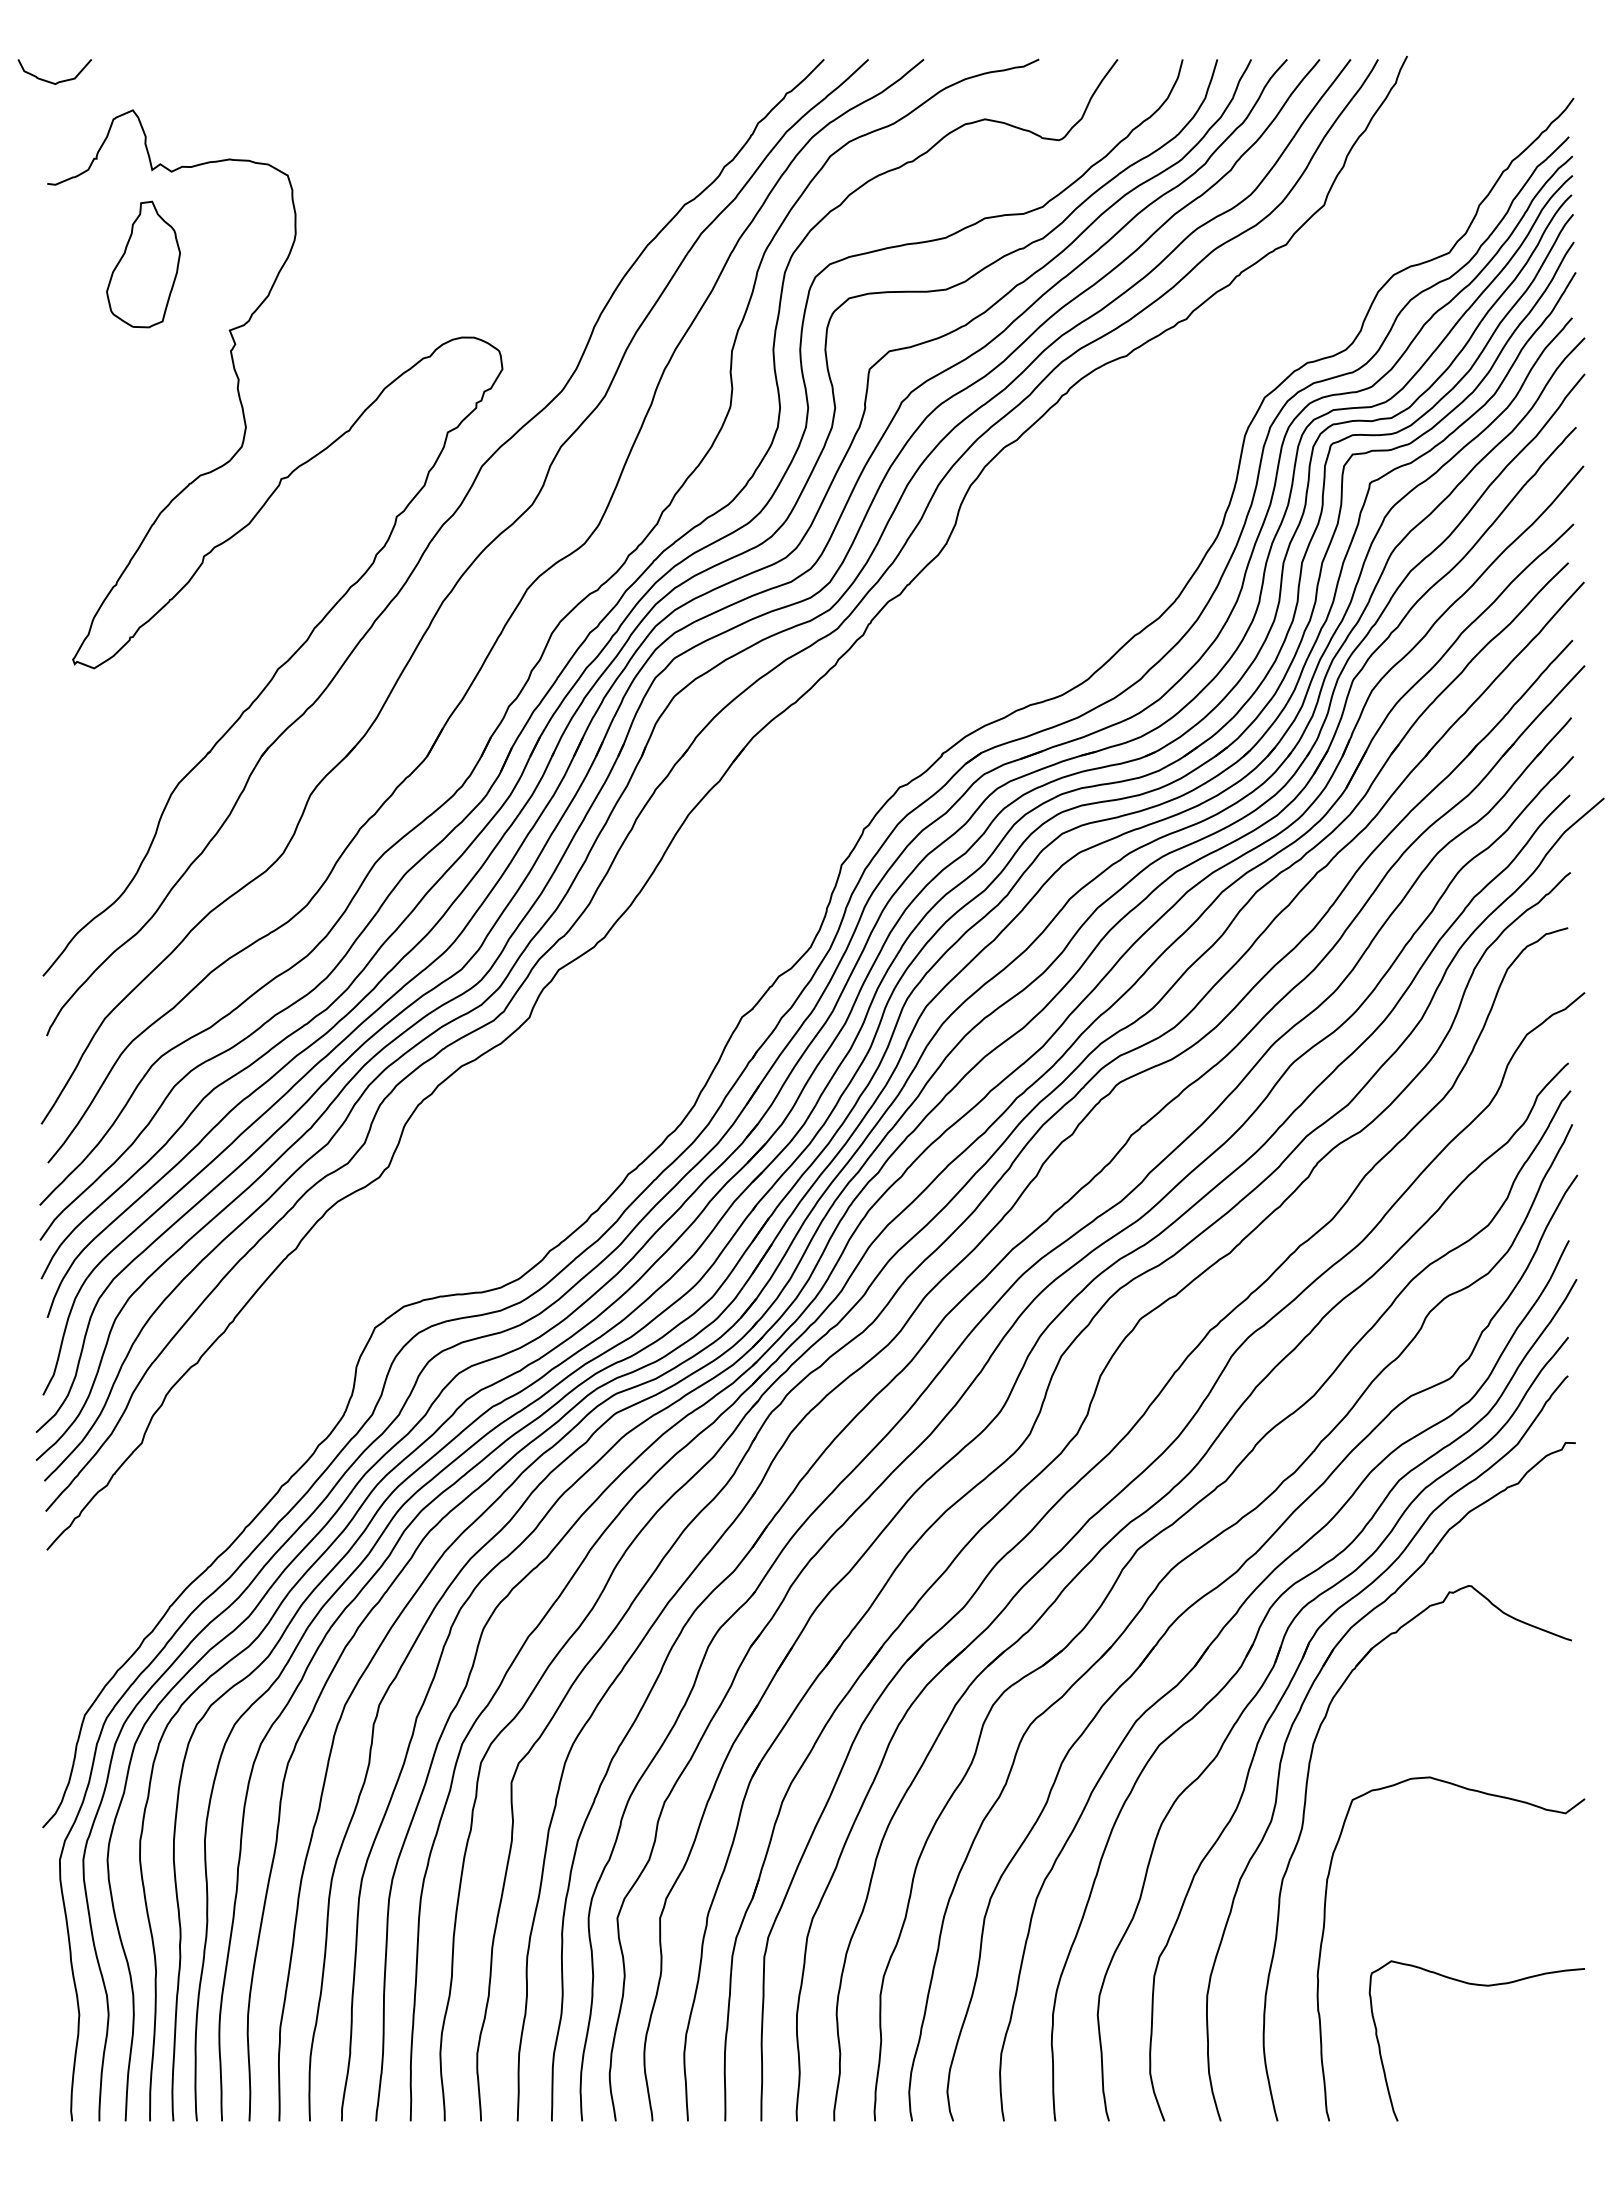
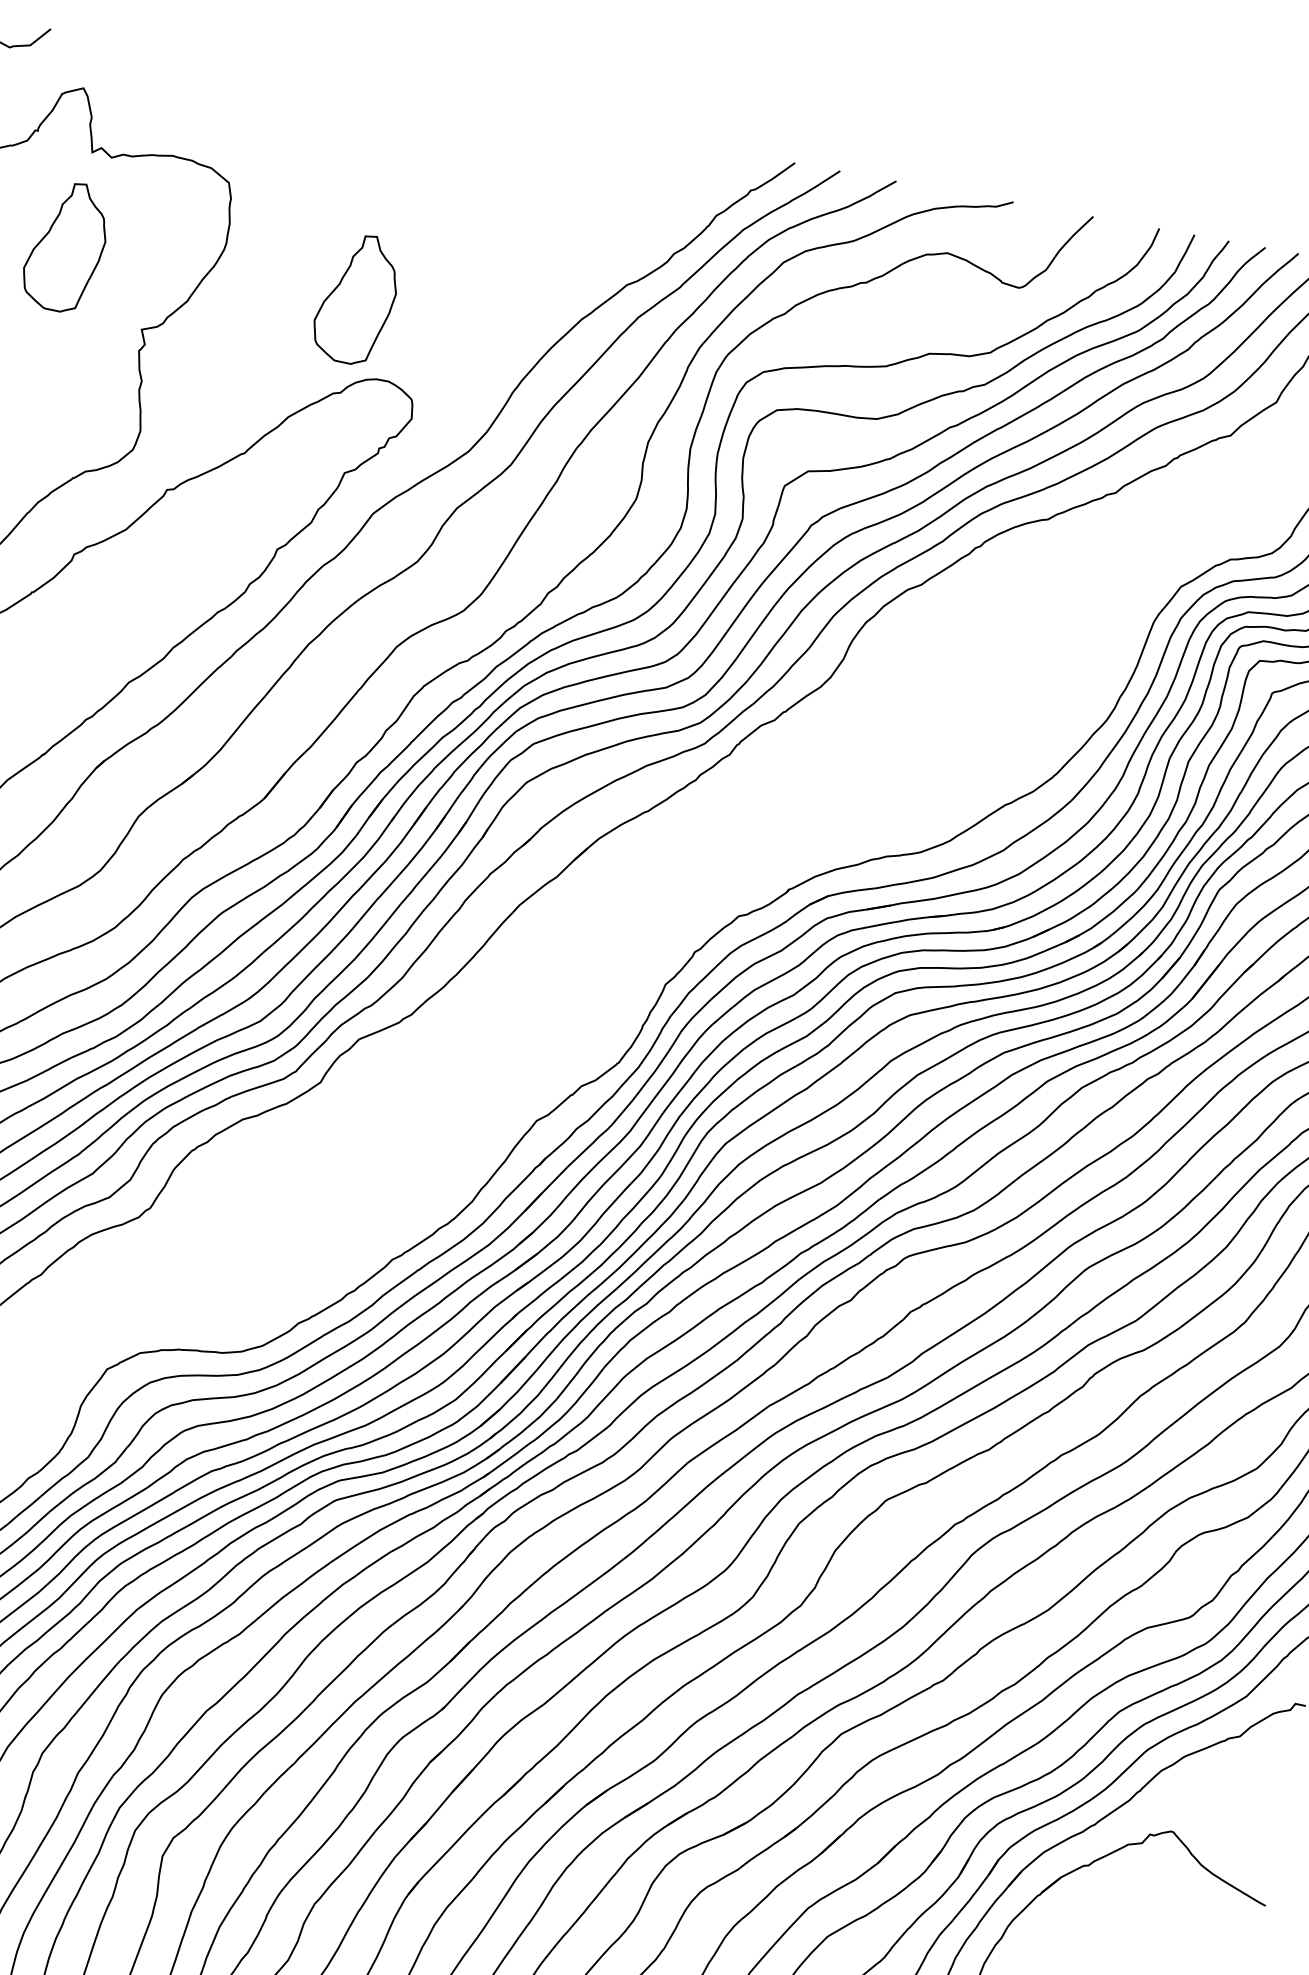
part: (429, 264) -> (356, 299), added

